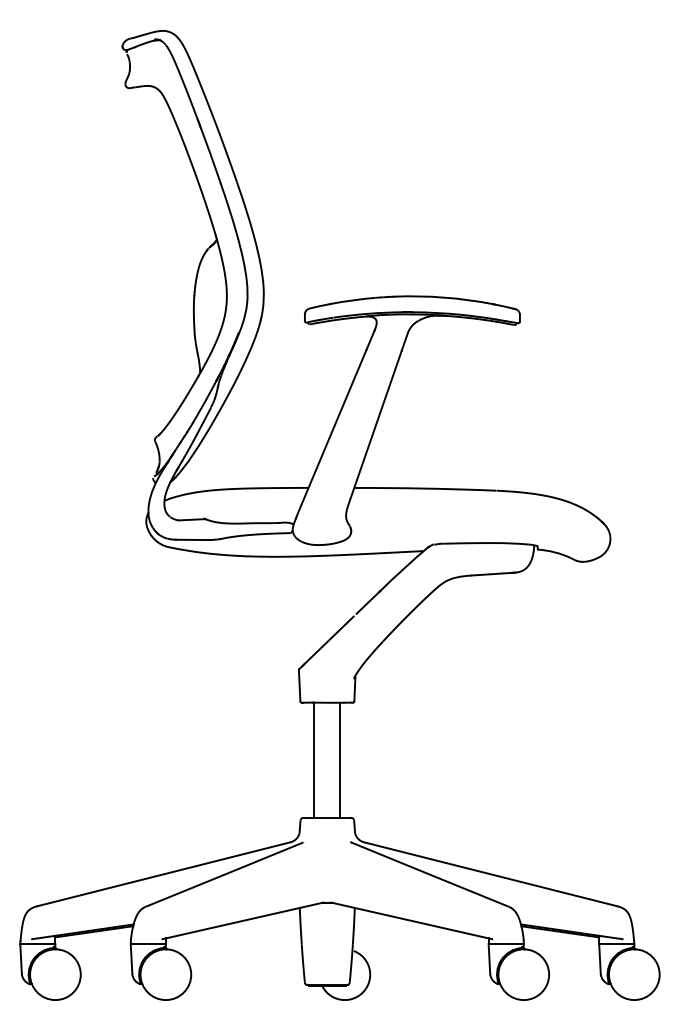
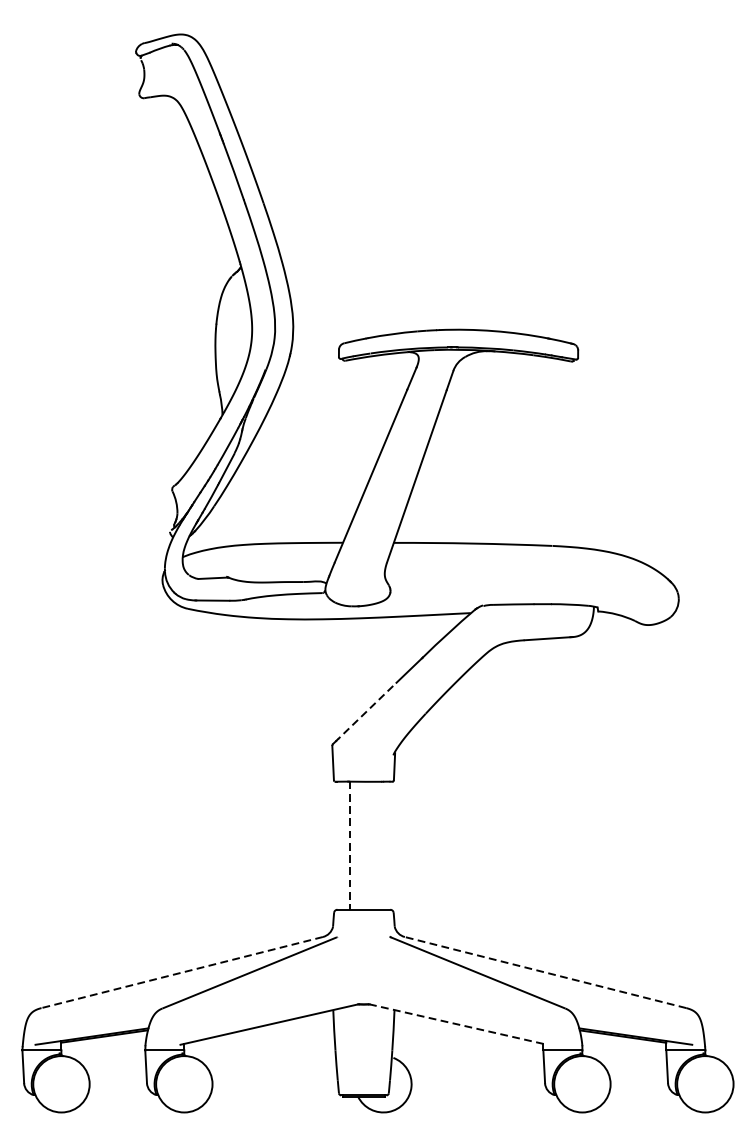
line: (328, 640) -> (365, 712), solid -> dashed
line: (340, 759) -> (378, 844), removed
line: (314, 760) -> (349, 846), solid -> dashed
line: (163, 874) -> (181, 972), solid -> dashed
line: (490, 874) -> (545, 972), solid -> dashed
line: (412, 921) -> (458, 1025), solid -> dashed

